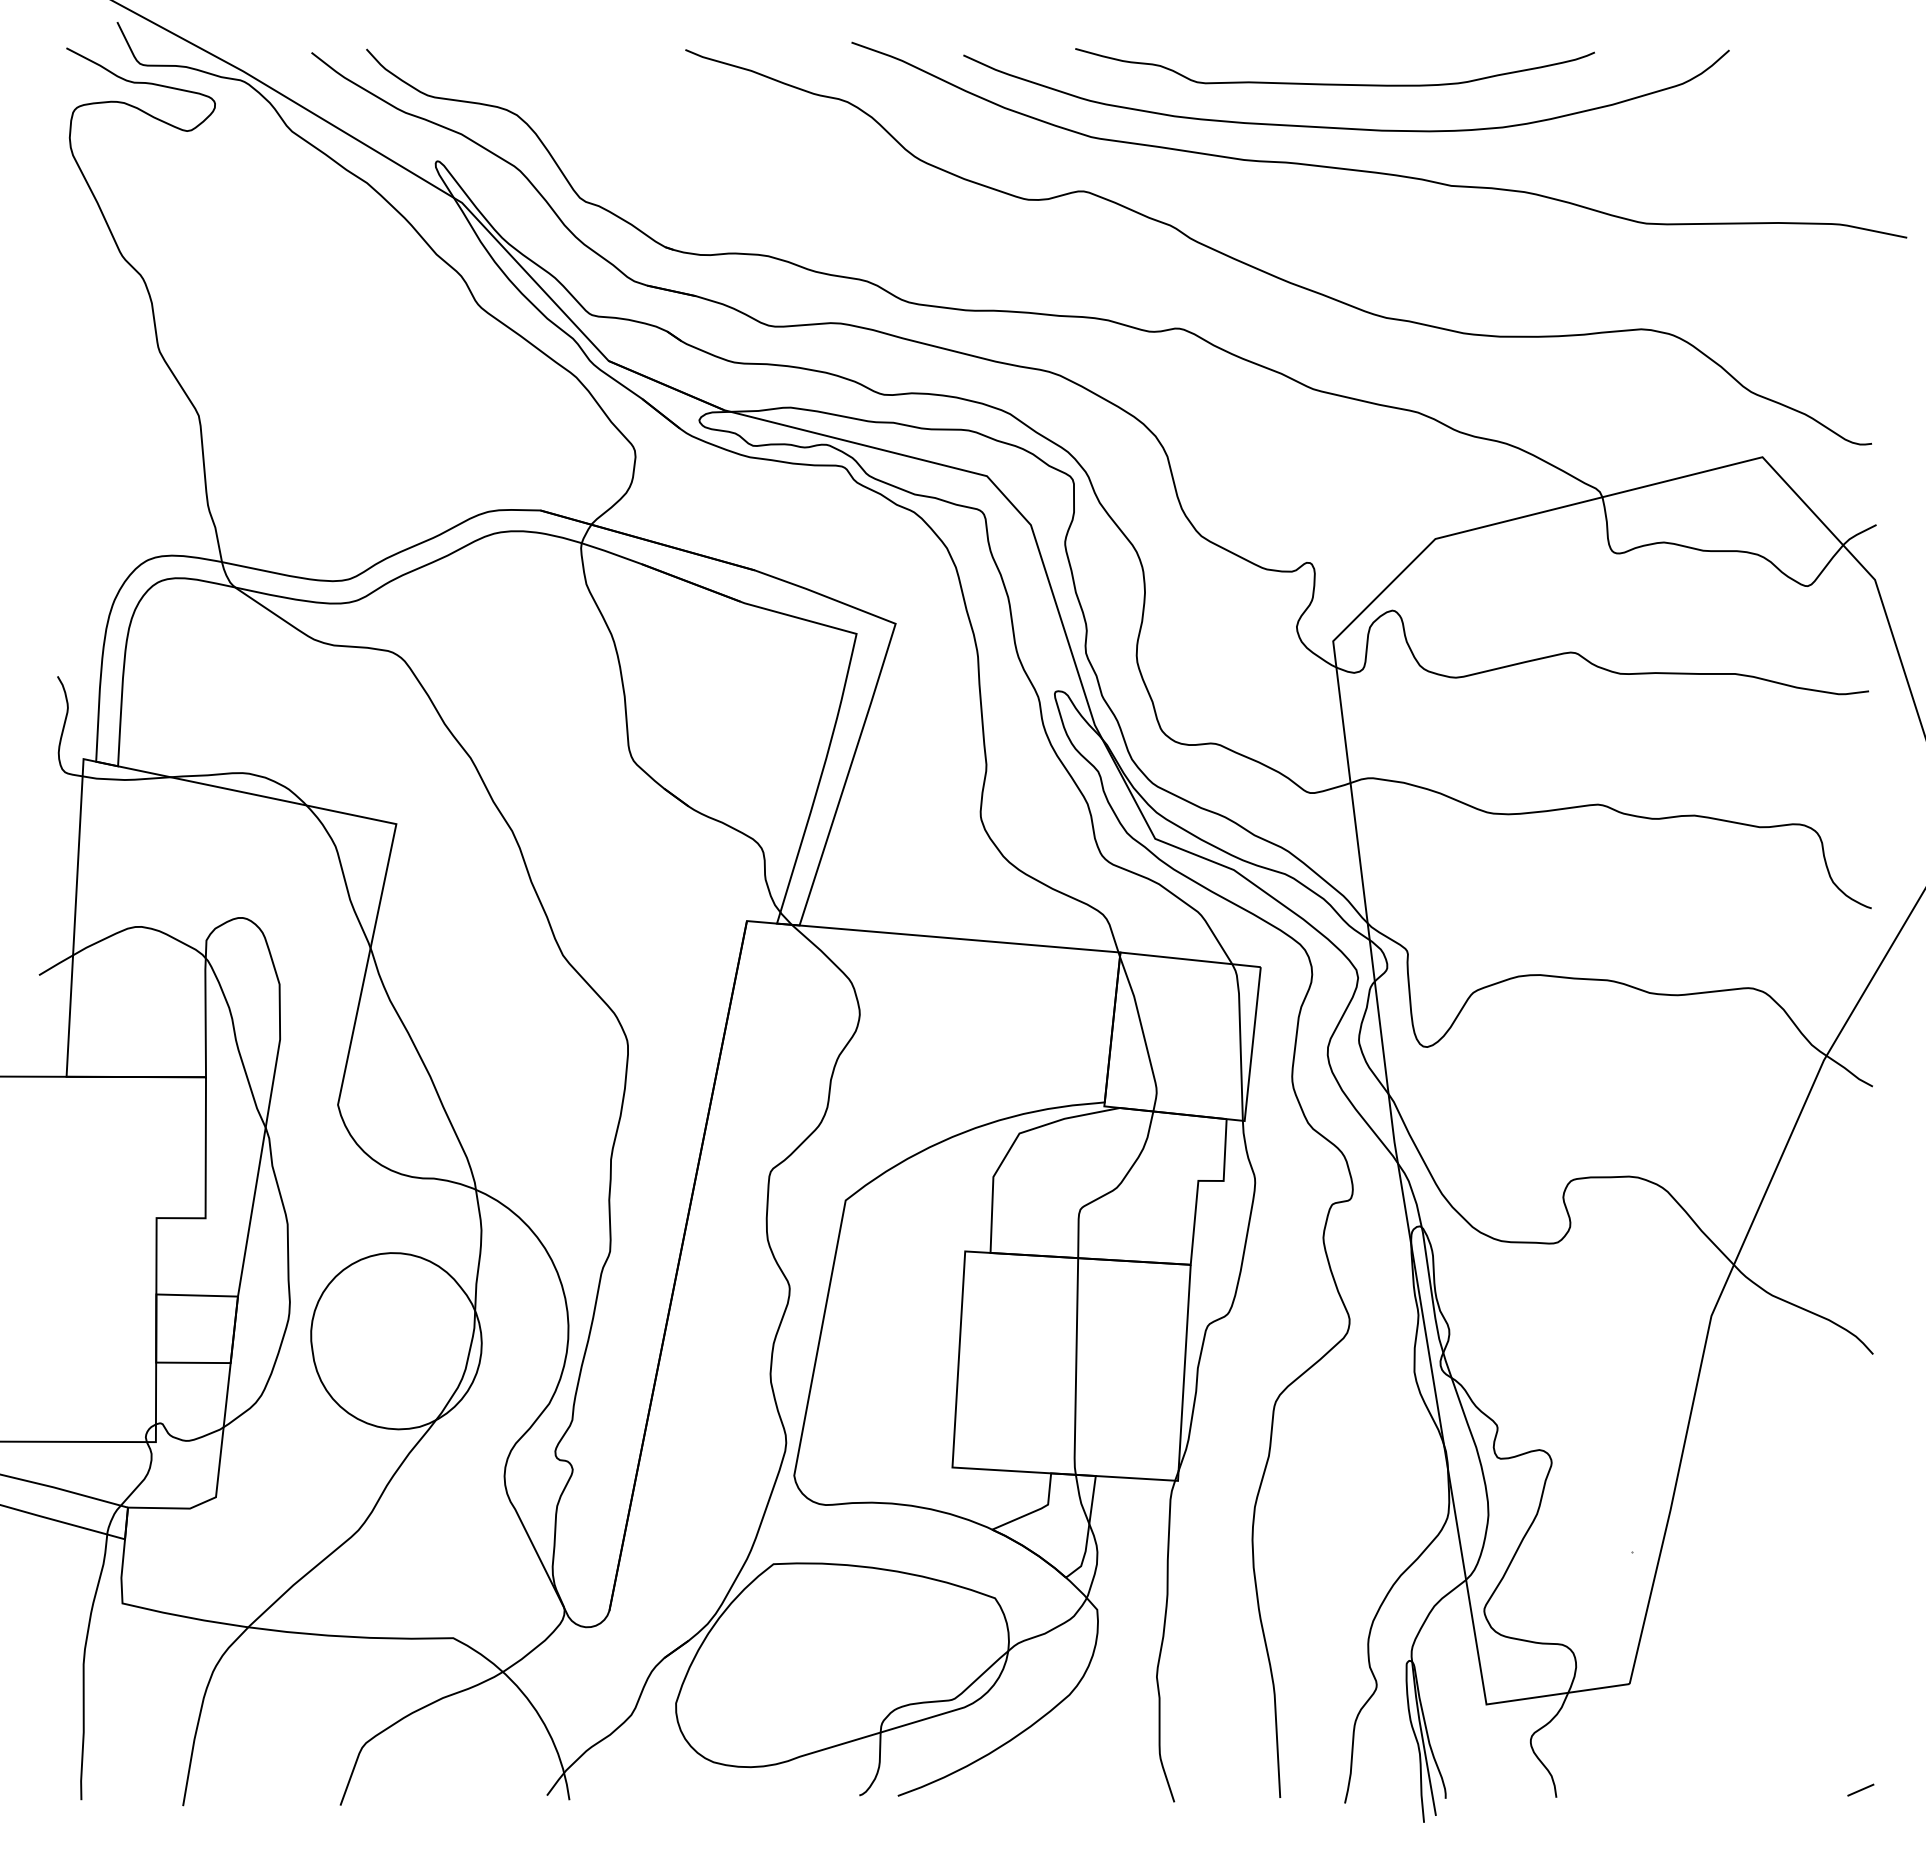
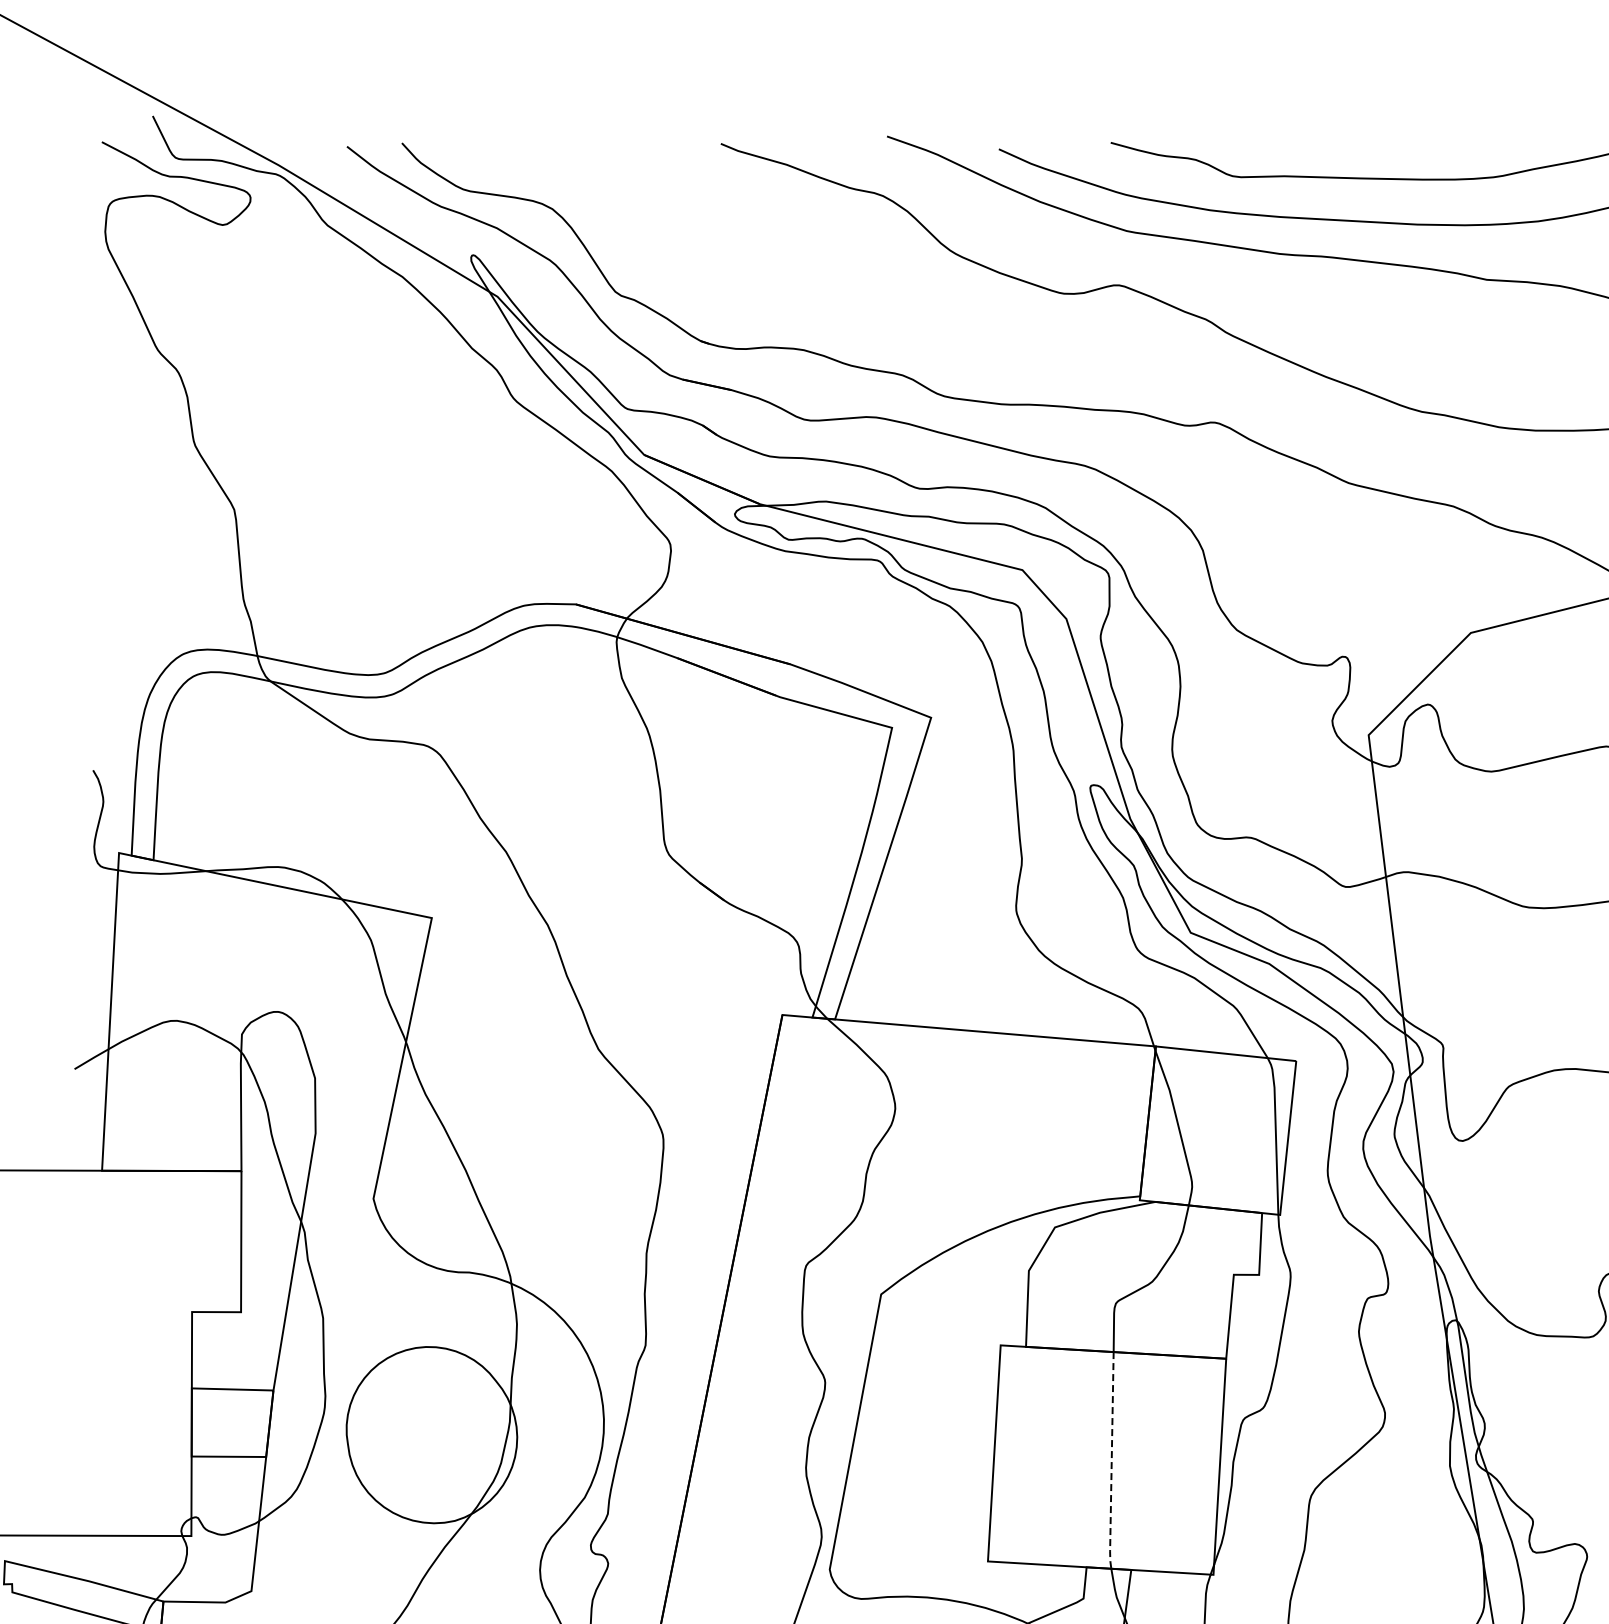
line: (1076, 1368) -> (1111, 1462), solid -> dashed

